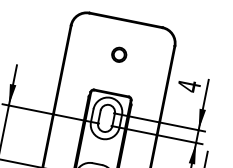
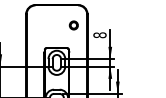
part: (118, 54) -> (73, 25), moved
text: (188, 86) -> (99, 35), 4 -> 8

